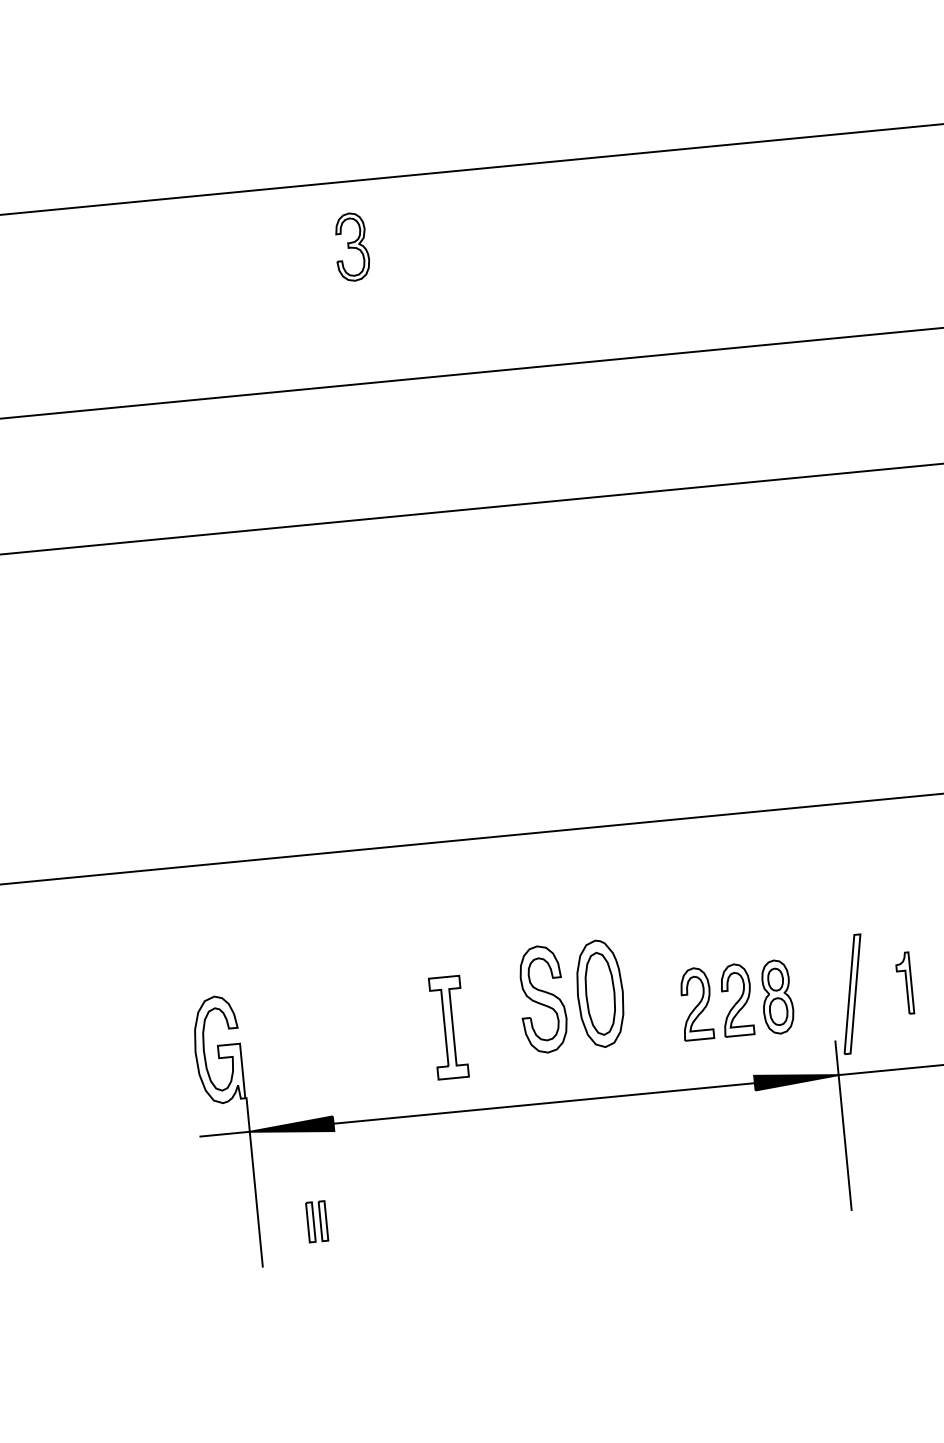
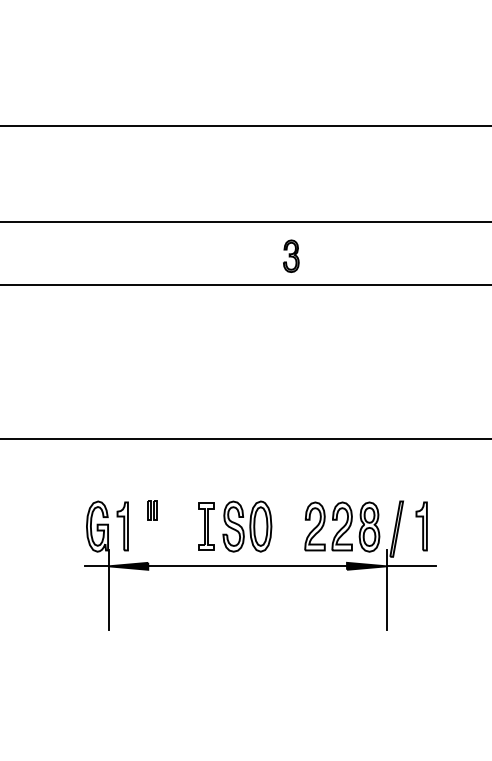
part: (352, 245) -> (291, 255), moved
part: (904, 983) -> (421, 526), size x1.67
part: (572, 996) -> (247, 526), moved
part: (737, 999) -> (342, 526), size x1.43
part: (270, 1044) -> (122, 526), added
part: (317, 1221) -> (152, 510), moved

